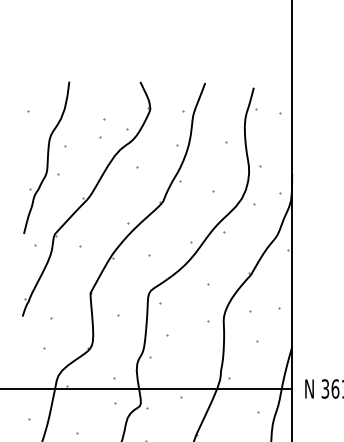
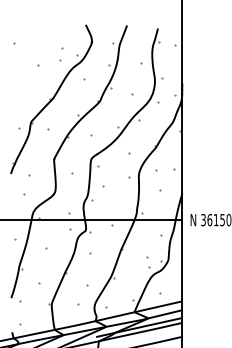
part: (47, 156) -> (26, 72), removed

